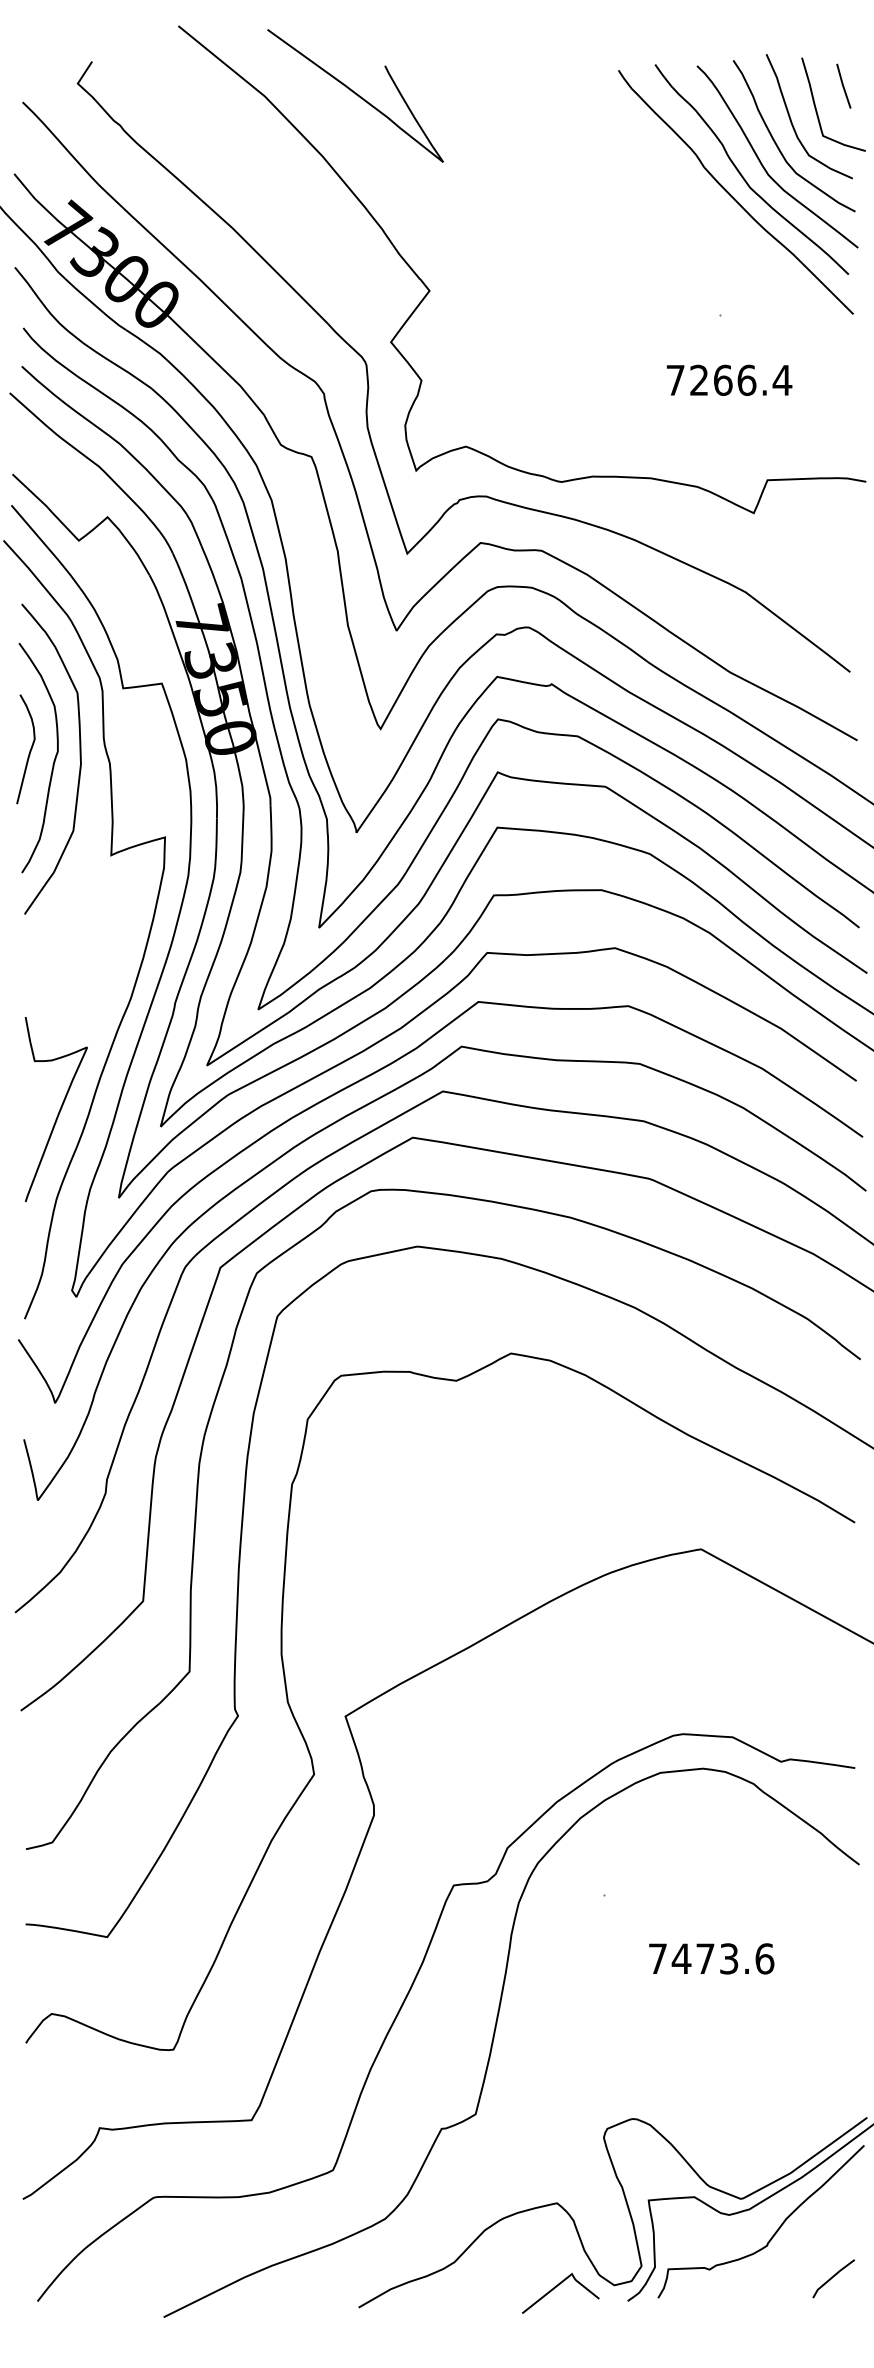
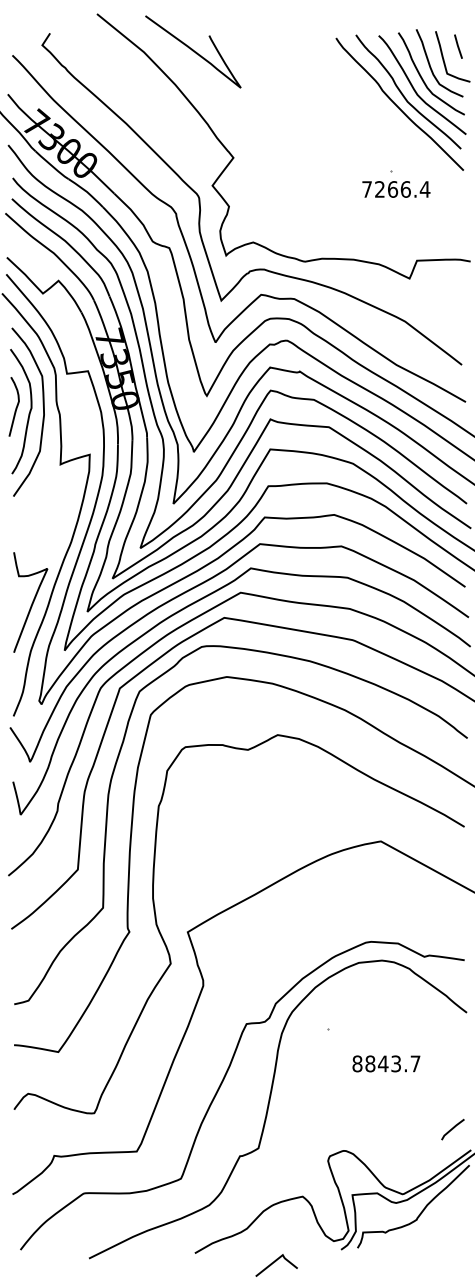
text: (729, 380) -> (396, 189), moved
text: (711, 1958) -> (386, 1063), 7473.6 -> 8843.7
line: (832, 2278) -> (452, 1129), moved
curve: (558, 2287) -> (275, 1262), moved

